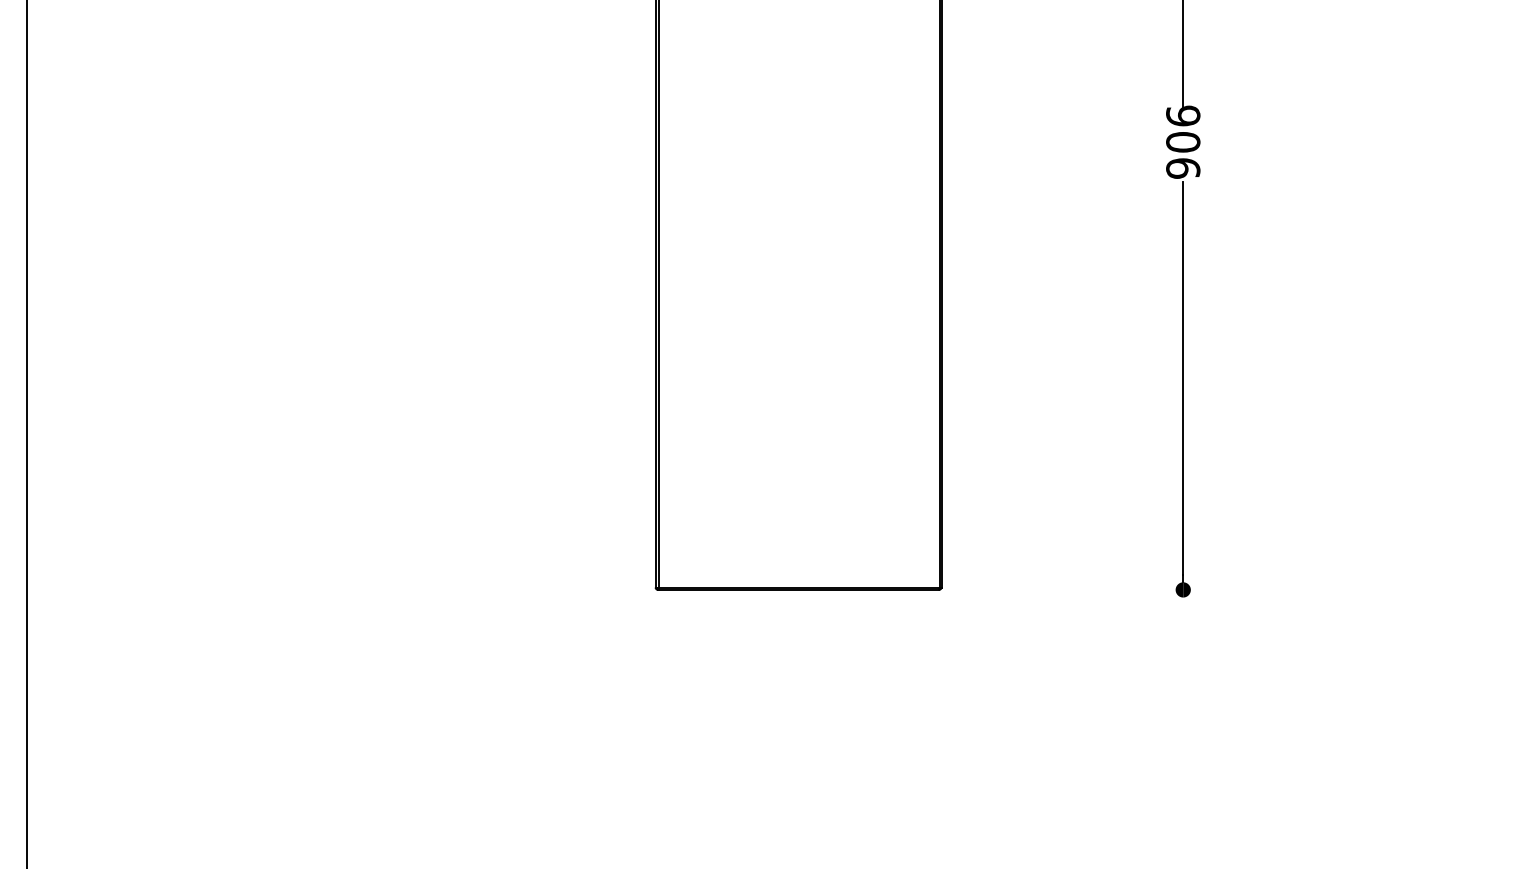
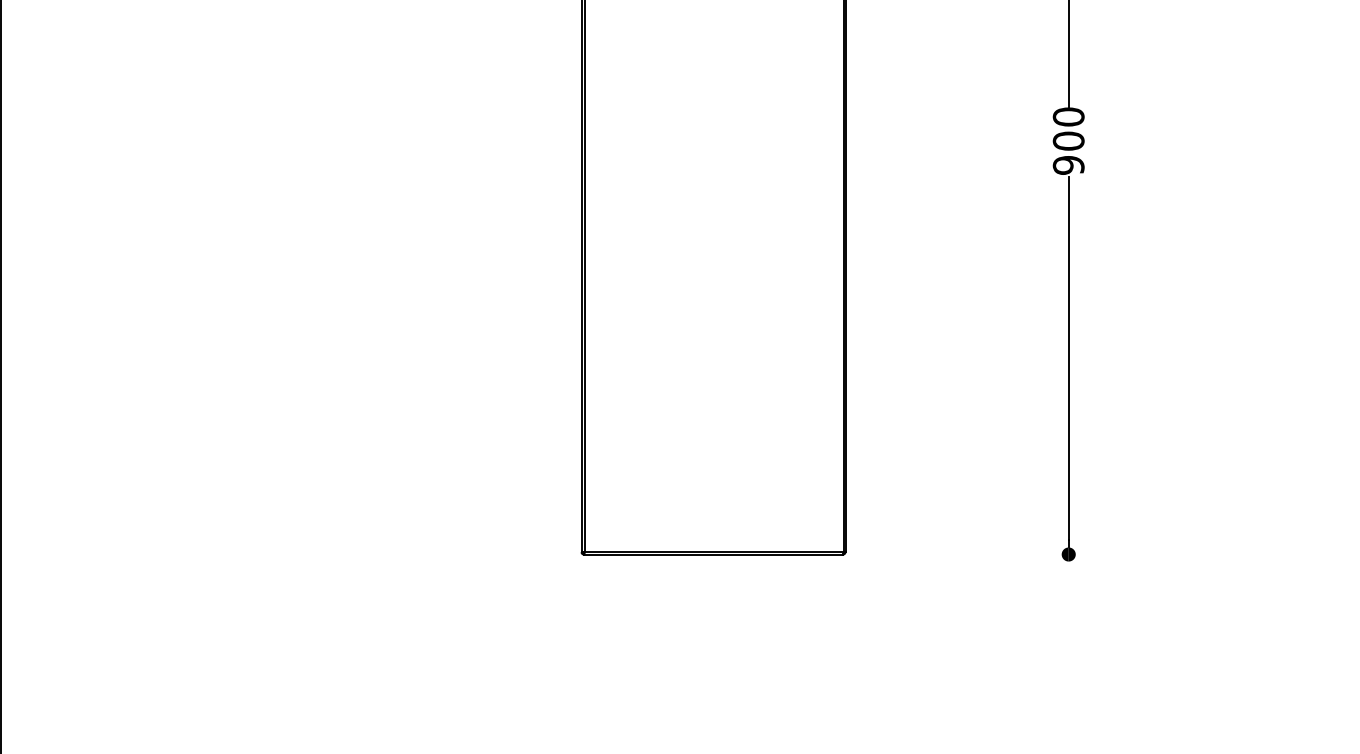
text: (1183, 115) -> (1068, 116), 906 -> 900

